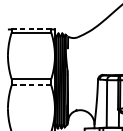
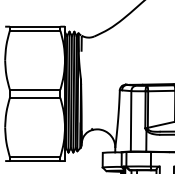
line: (30, 29) -> (34, 26), dashed -> solid
line: (31, 85) -> (35, 97), dashed -> solid

